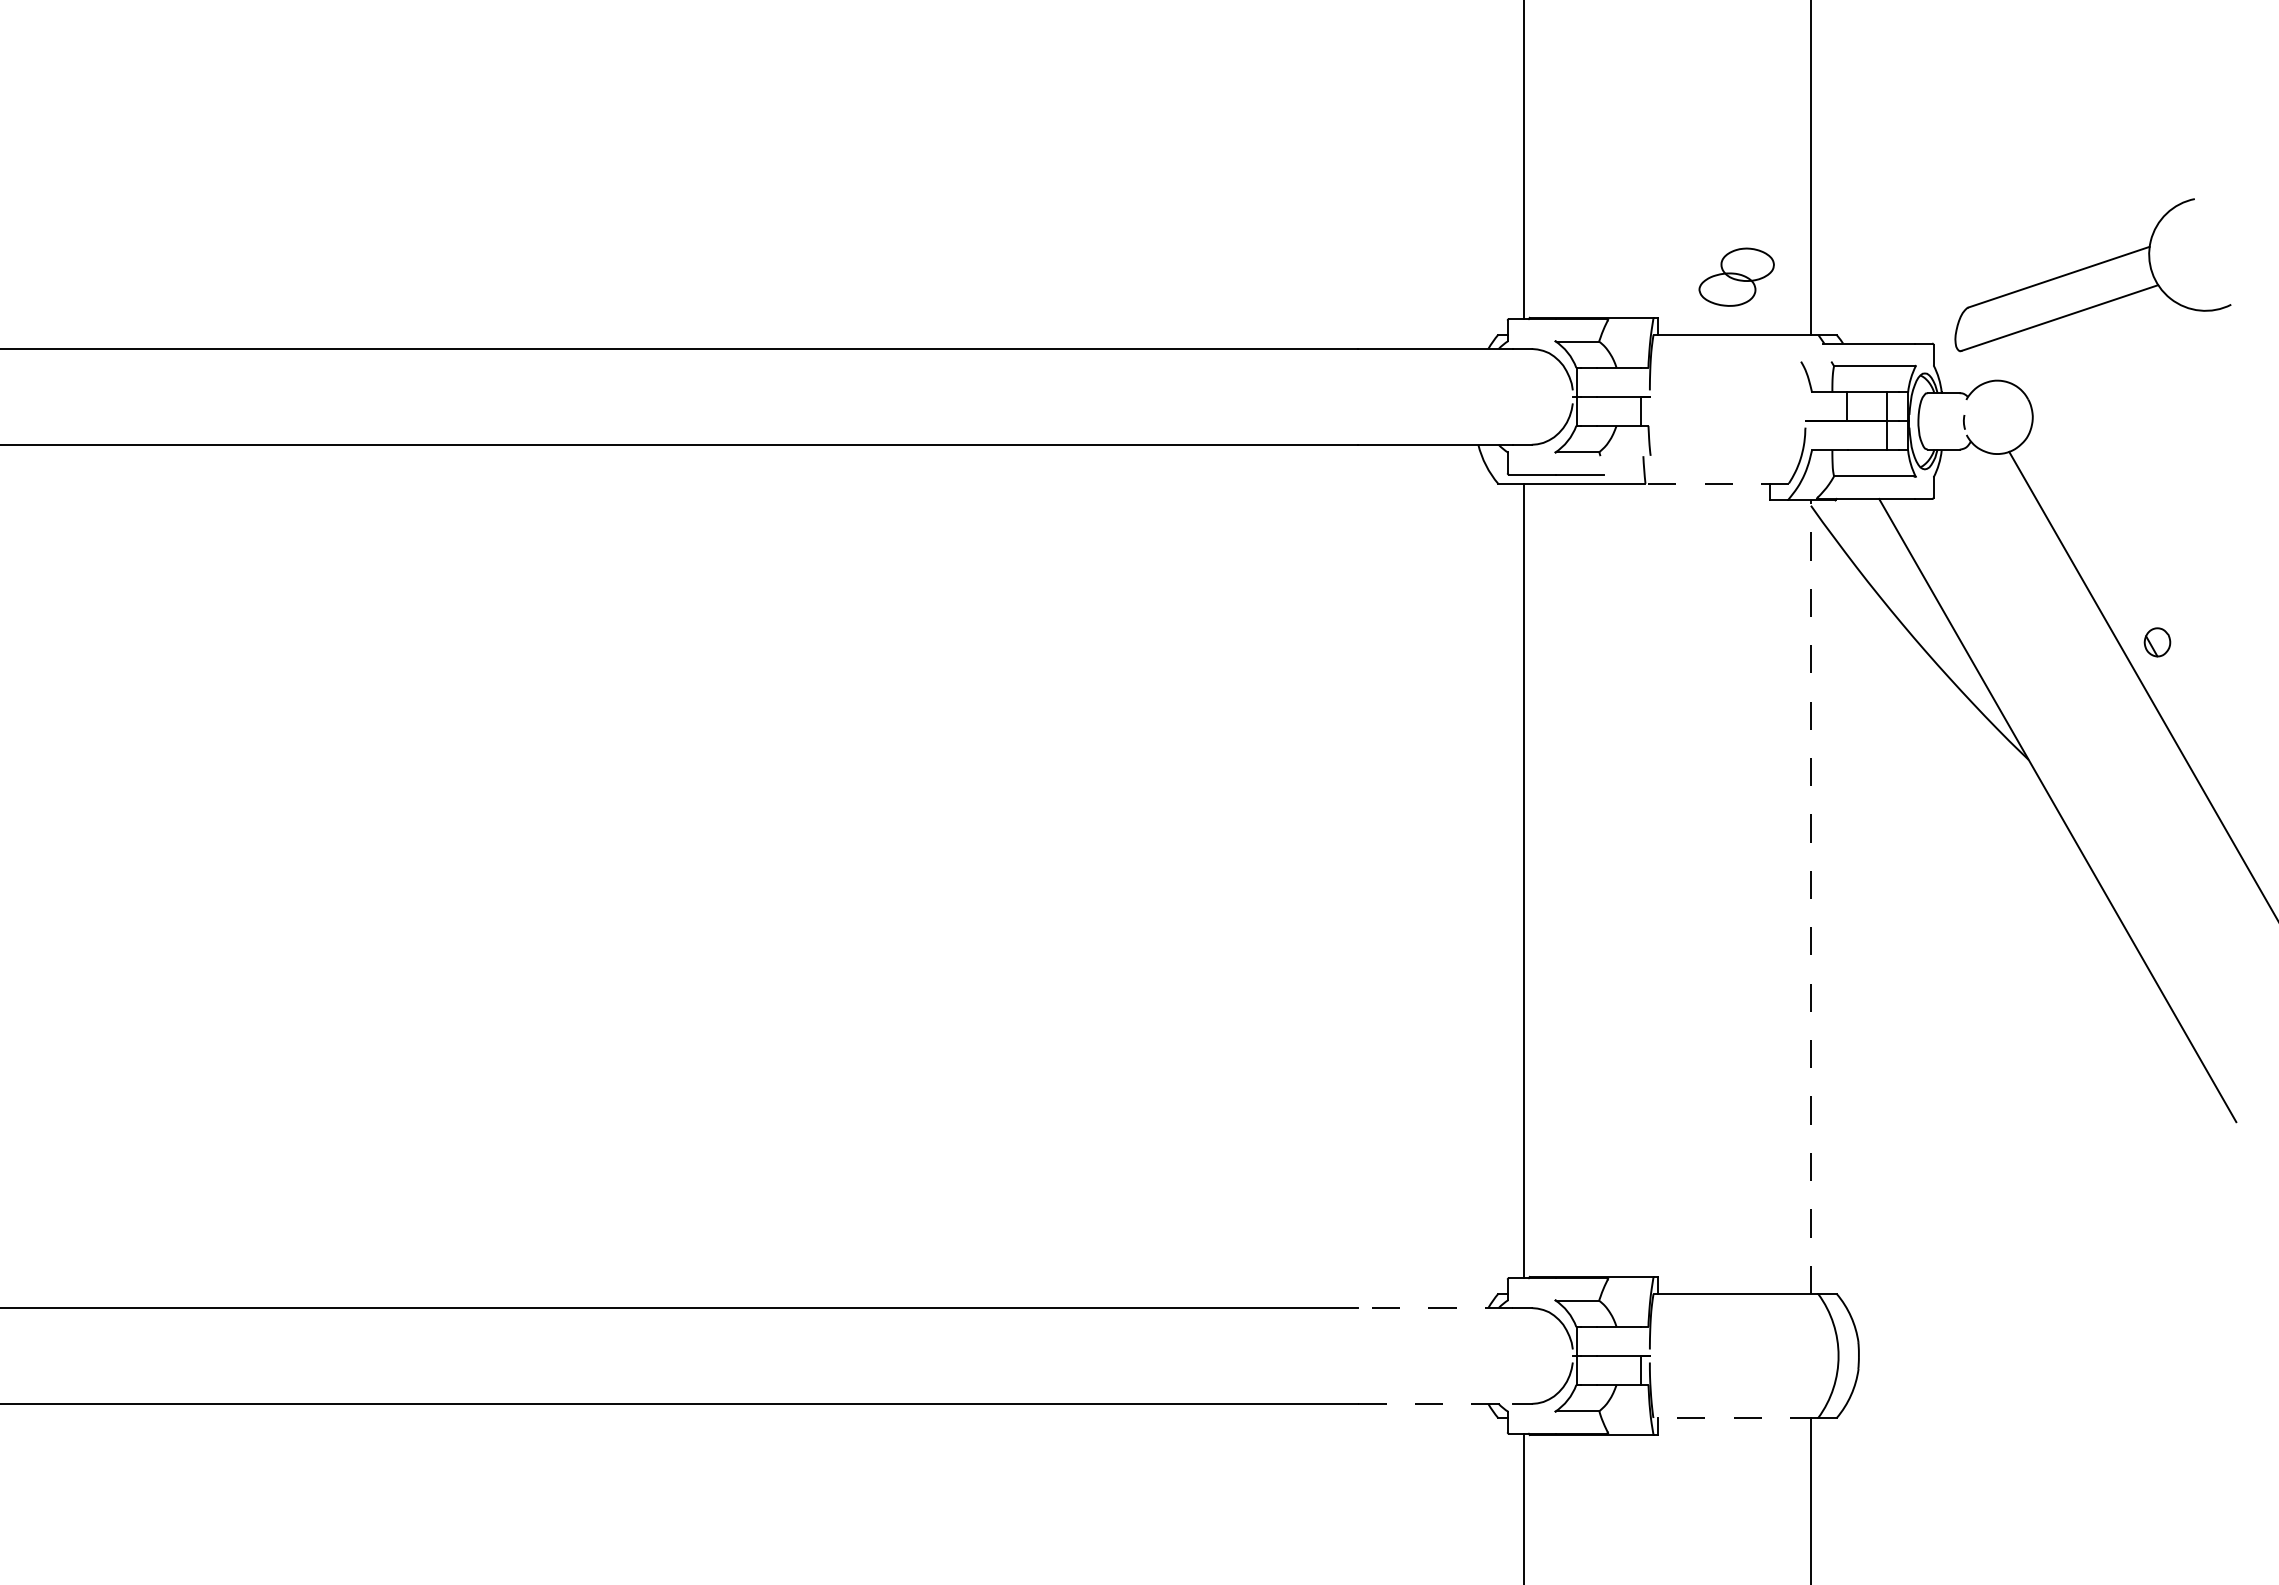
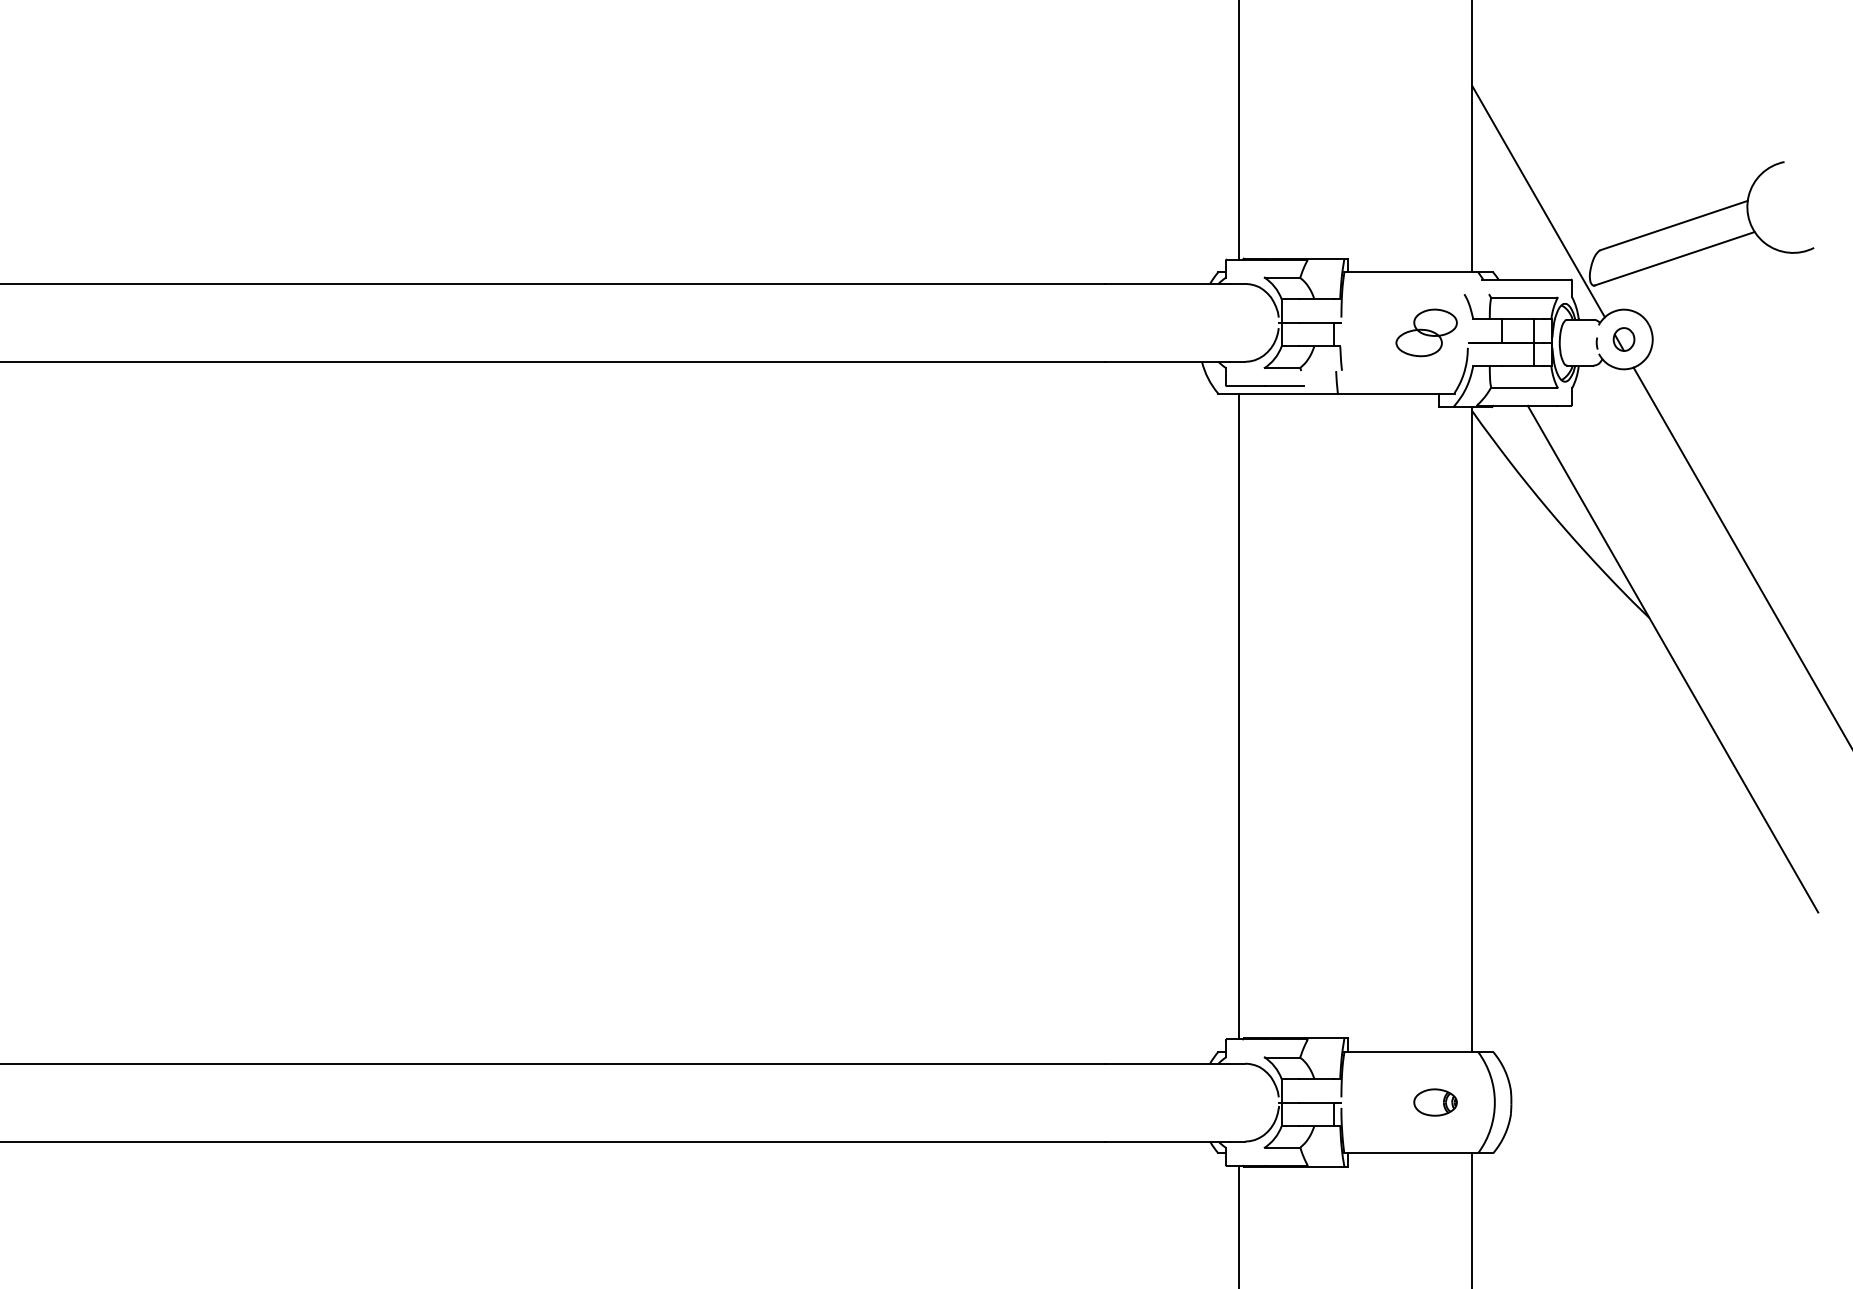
line: (1891, 247) -> (1537, 201), added
part: (1736, 276) -> (1426, 332), moved
line: (1717, 483) -> (1396, 393), dashed -> solid
part: (2157, 642) -> (1624, 339), moved
line: (1810, 897) -> (1472, 729), dashed -> solid
line: (1435, 1308) -> (1167, 1064), dashed -> solid
part: (1765, 1355) -> (1435, 1102), added
line: (1436, 1403) -> (1167, 1141), dashed -> solid
line: (1735, 1418) -> (1411, 1153), dashed -> solid

